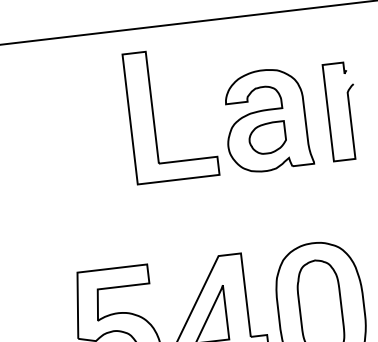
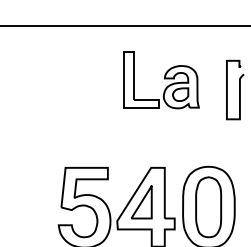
part: (218, 110) -> (161, 80), size x0.7

